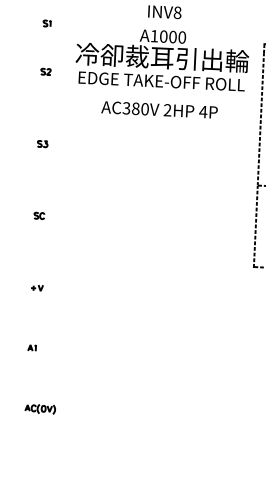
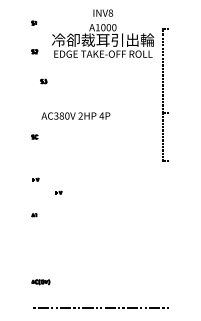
text: (158, 108) -> (75, 115), moved
part: (42, 144) -> (43, 81), moved
part: (74, 311) -> (58, 192), added
part: (39, 409) -> (40, 282), moved

